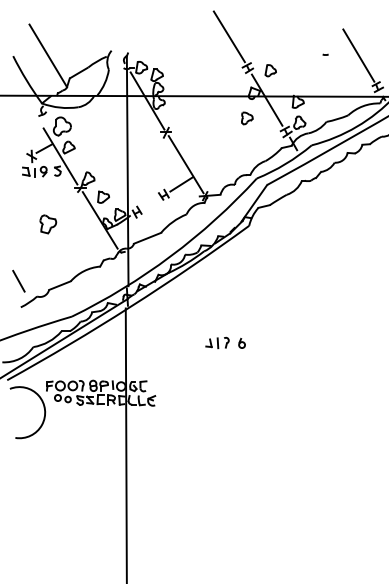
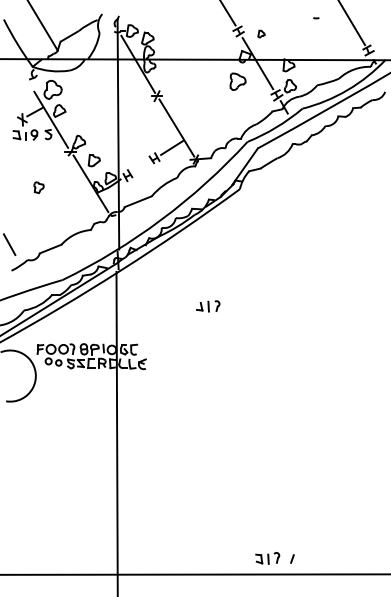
part: (270, 70) -> (261, 33), size x0.6
part: (246, 118) -> (237, 81), size x1.4
part: (47, 224) -> (38, 187), size x0.6
part: (241, 343) -> (232, 306), removed

